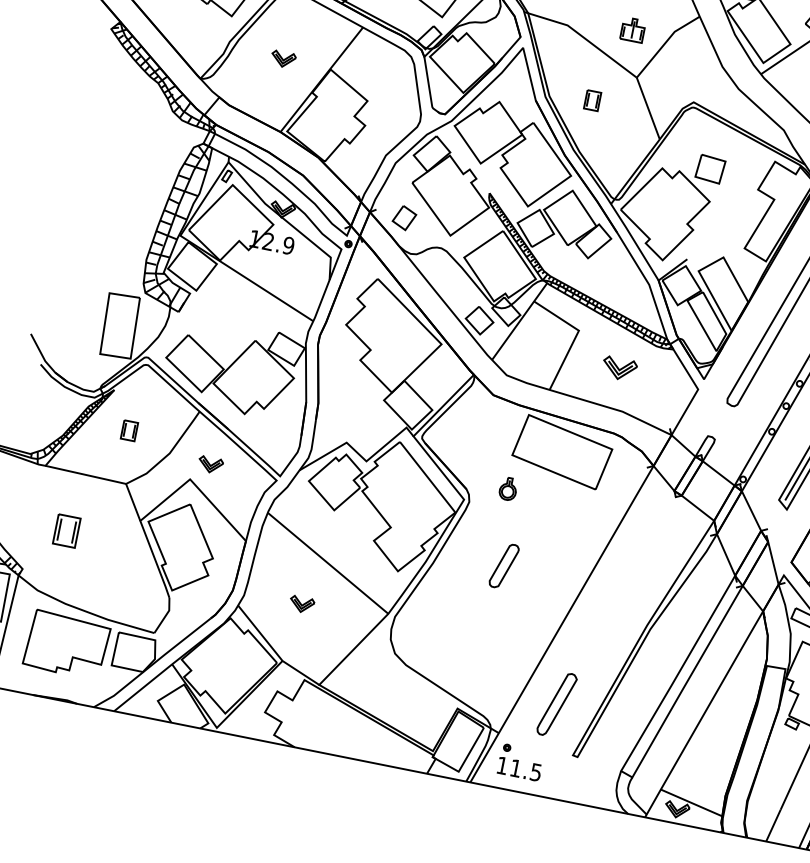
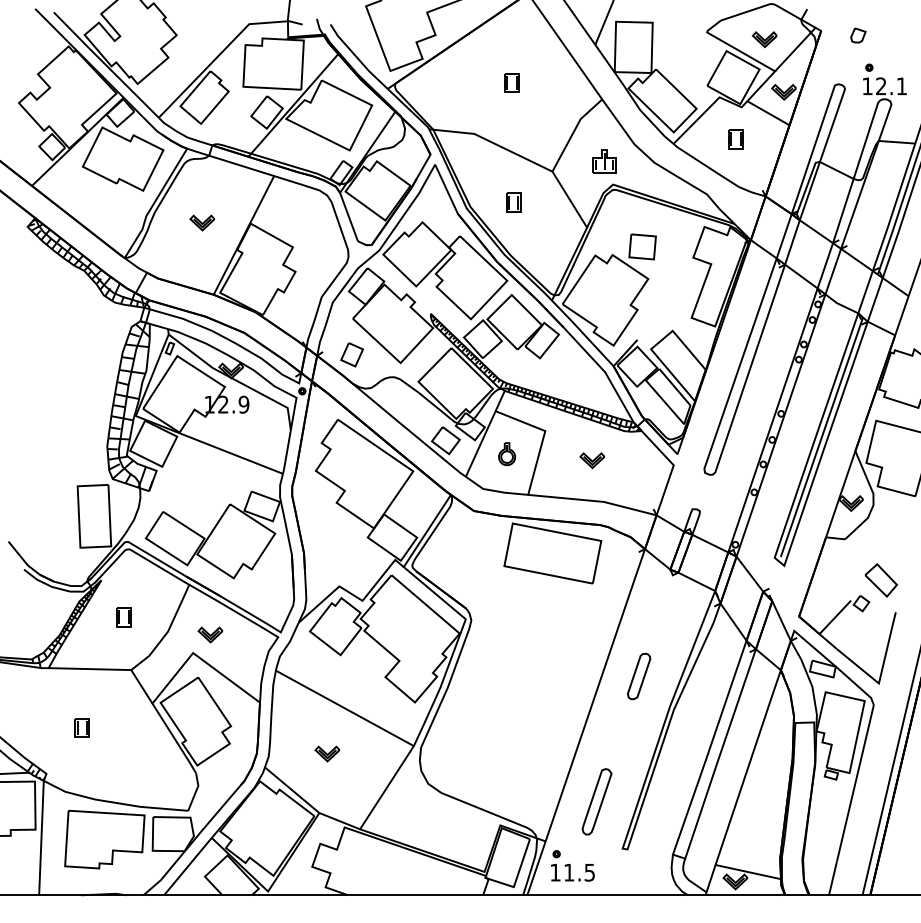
part: (633, 29) -> (604, 161), moved
part: (618, 368) -> (591, 460), size x0.71
part: (508, 489) -> (507, 454), moved
part: (66, 530) -> (81, 727), size x0.62
part: (504, 566) -> (639, 676), moved

